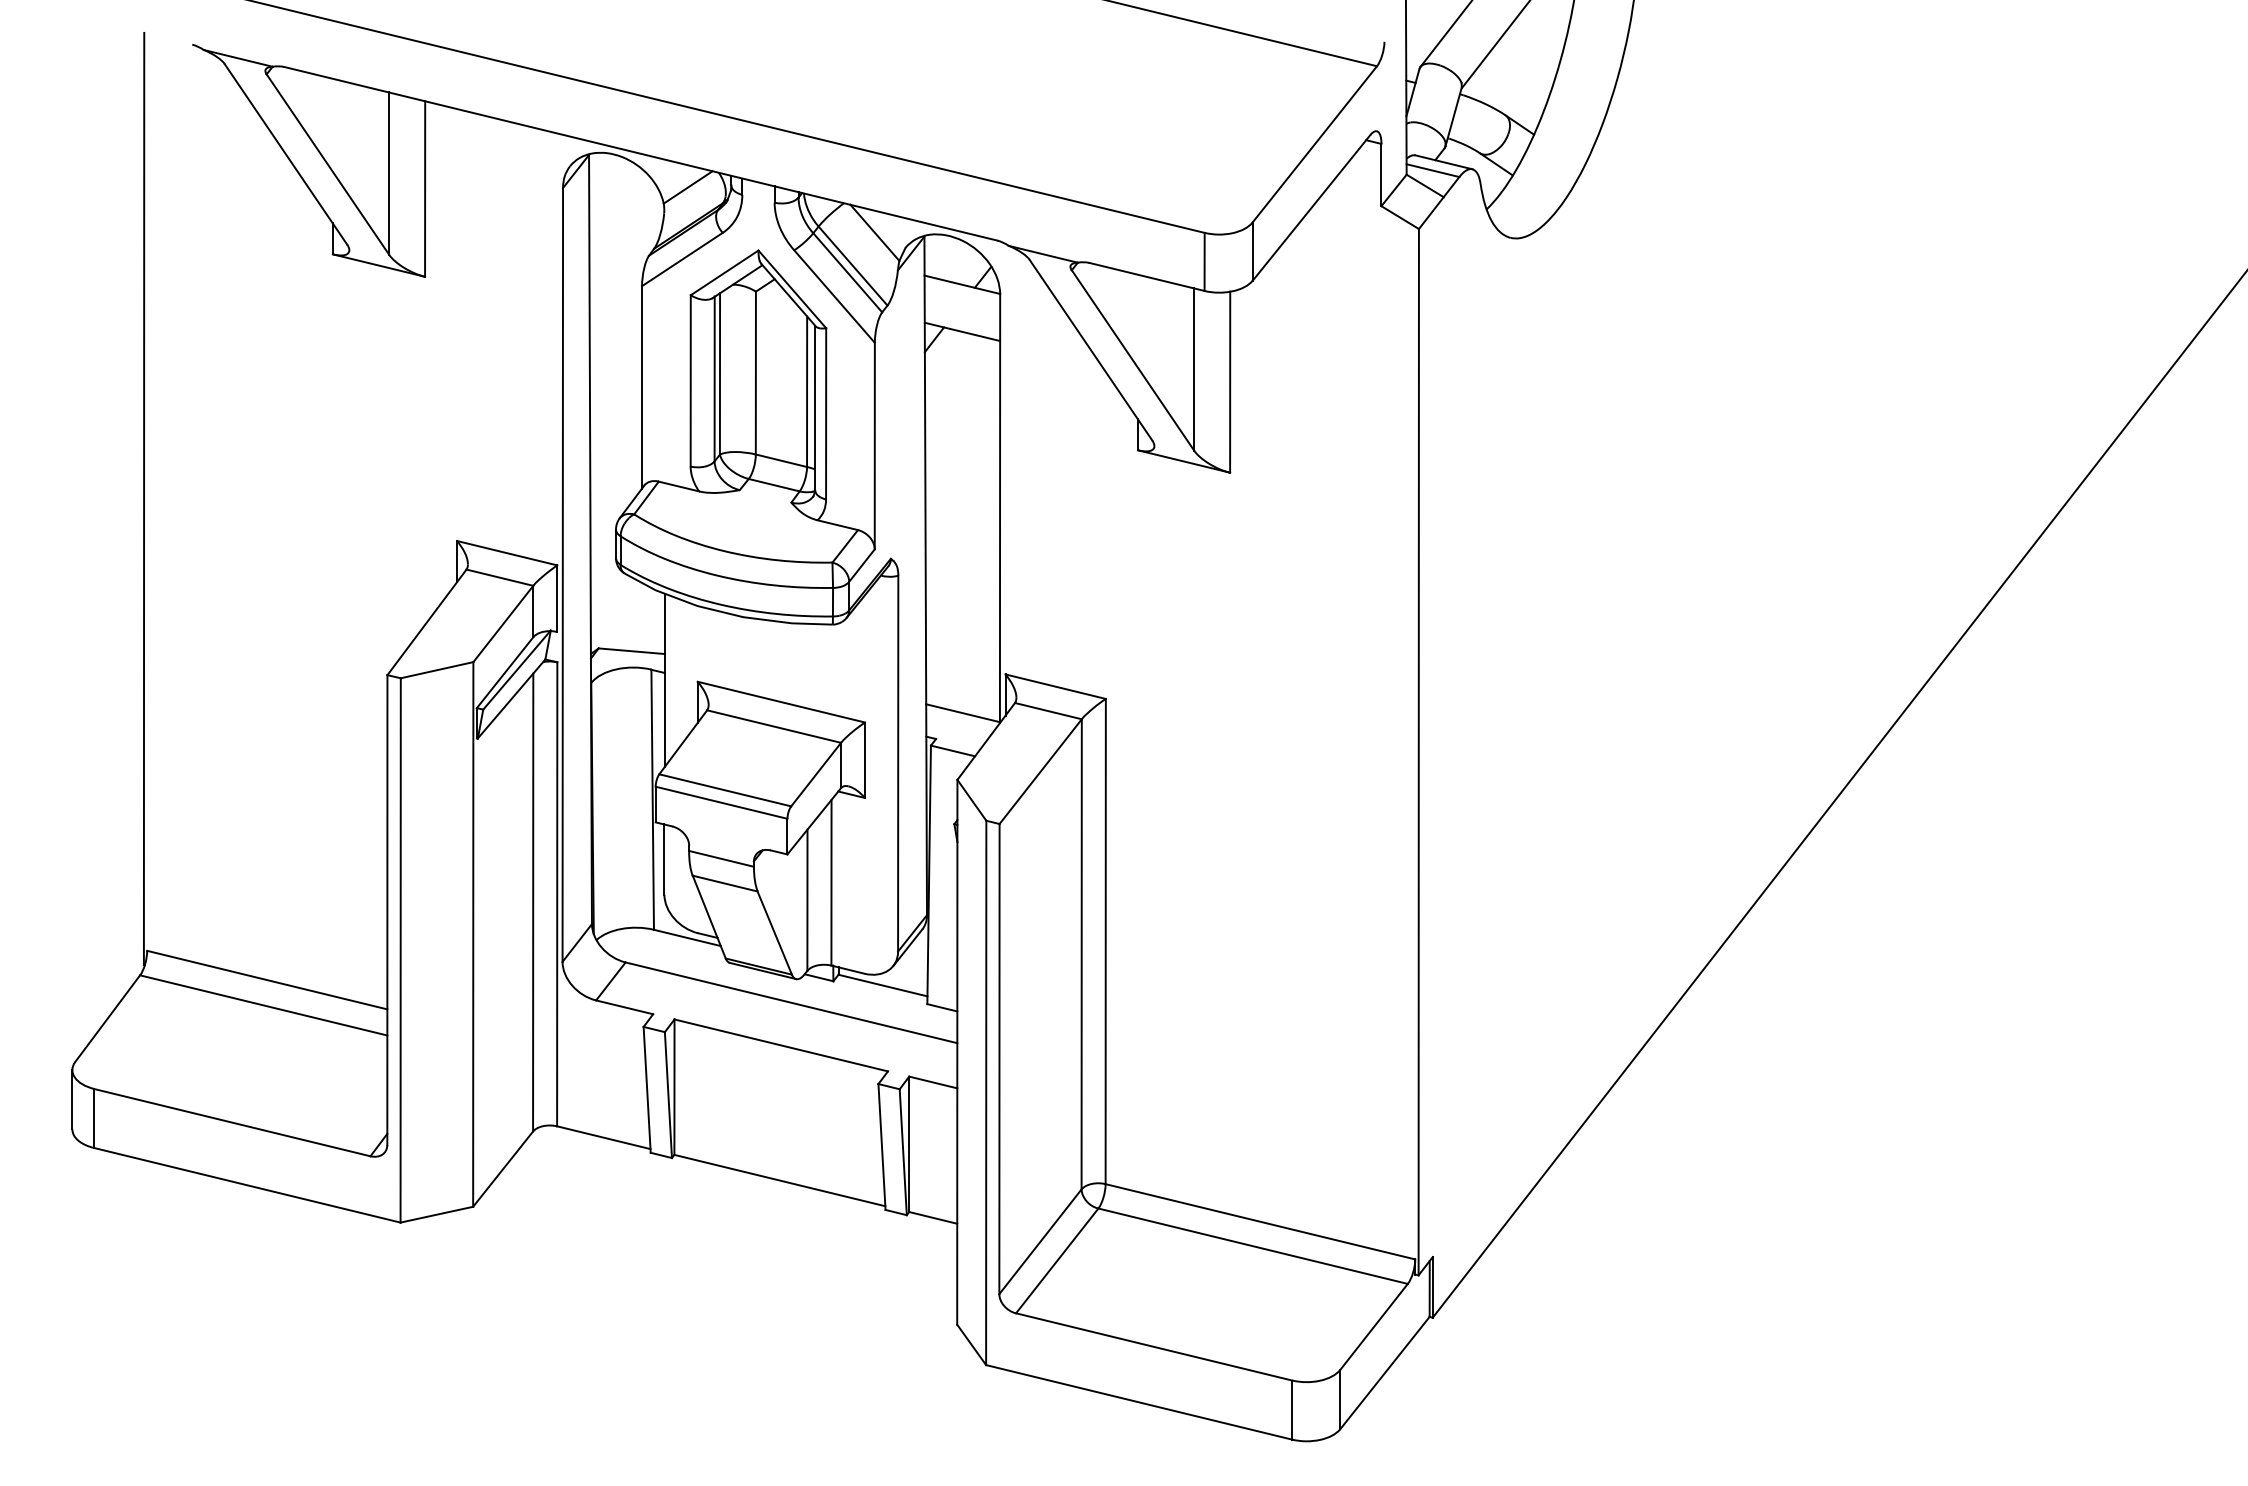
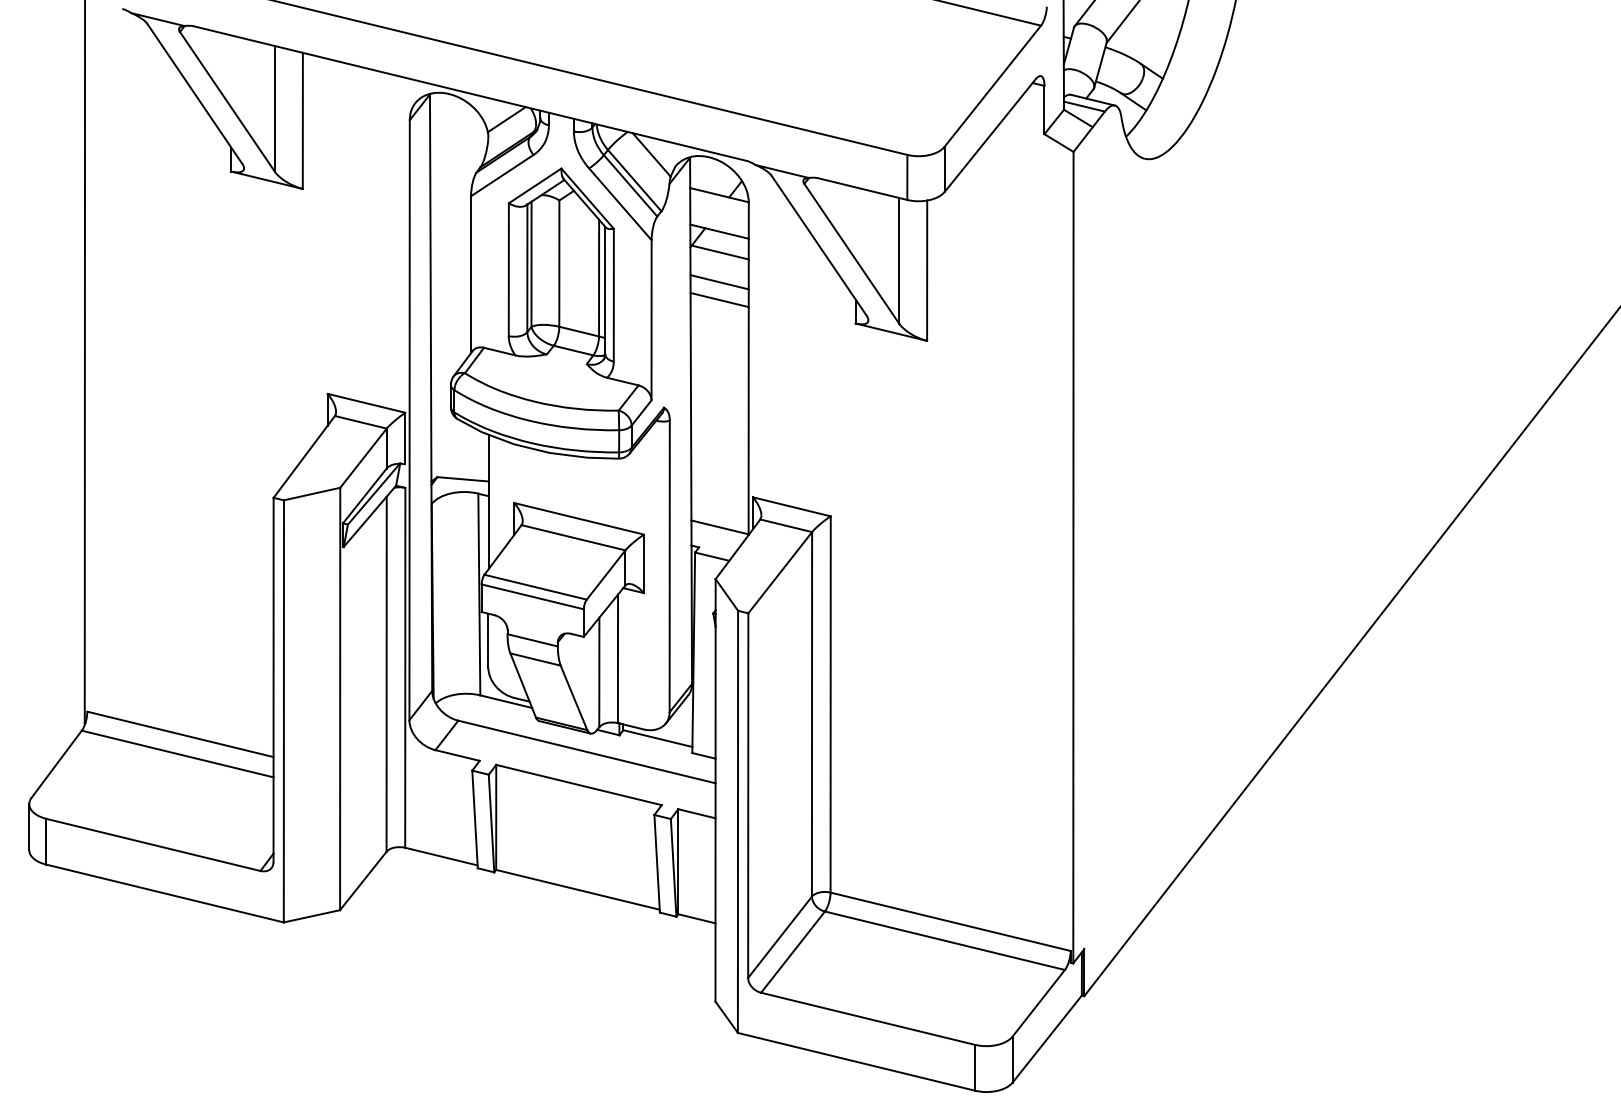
line: (963, 358) -> (720, 252), added
line: (962, 396) -> (719, 281), added
line: (962, 419) -> (719, 299), added

